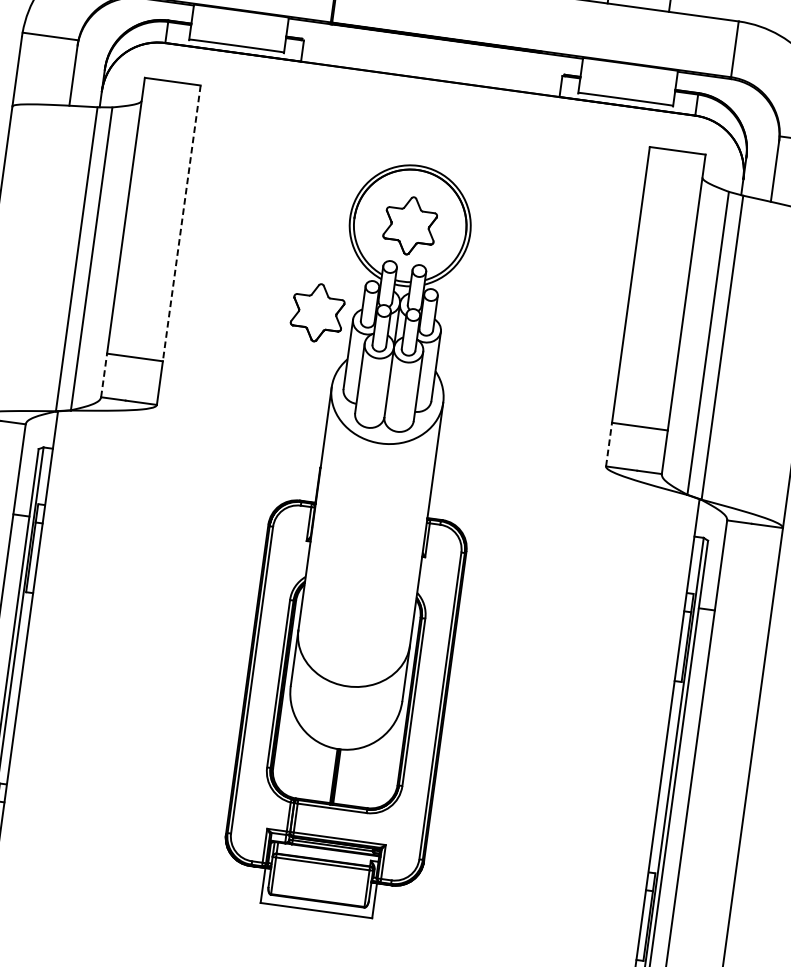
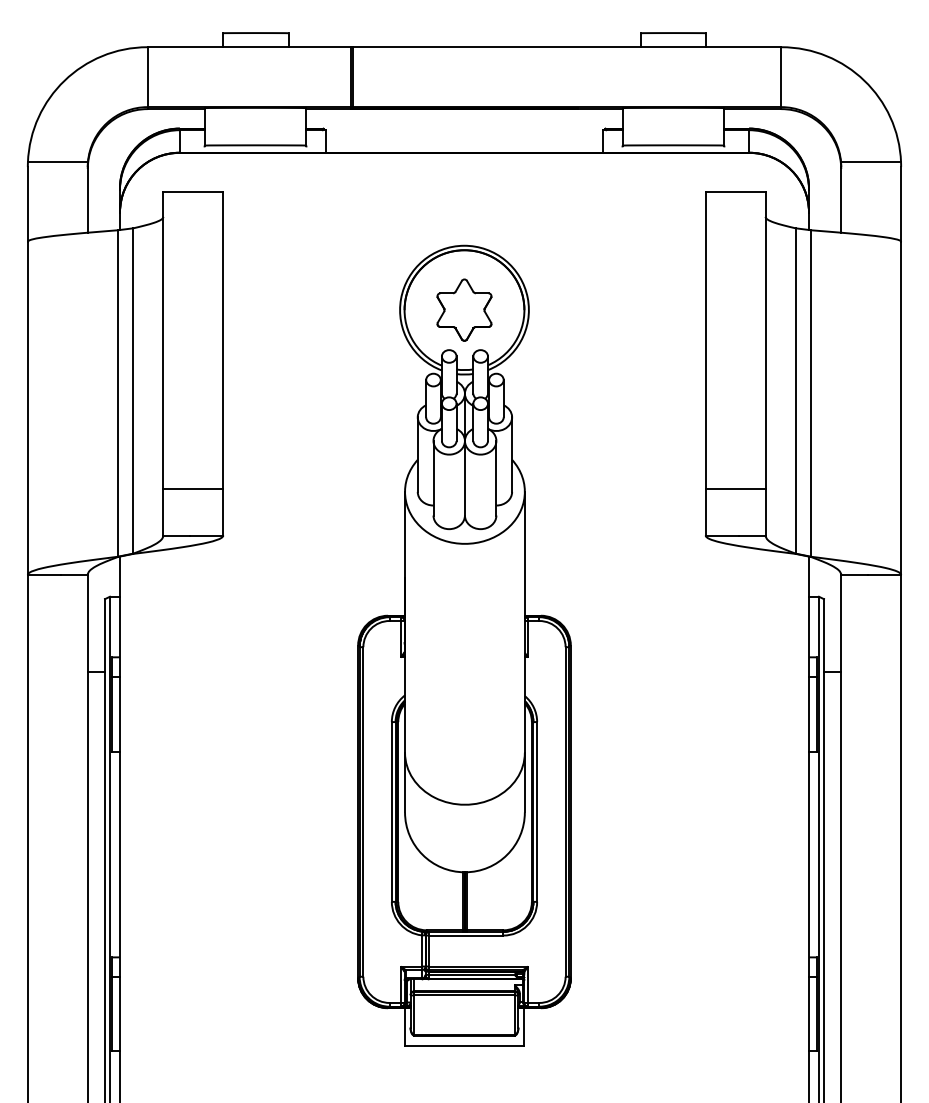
line: (181, 224) -> (223, 341), dashed -> solid
part: (317, 312) -> (379, 414), removed
line: (104, 374) -> (163, 511), dashed -> solid
line: (608, 444) -> (705, 511), dashed -> solid

